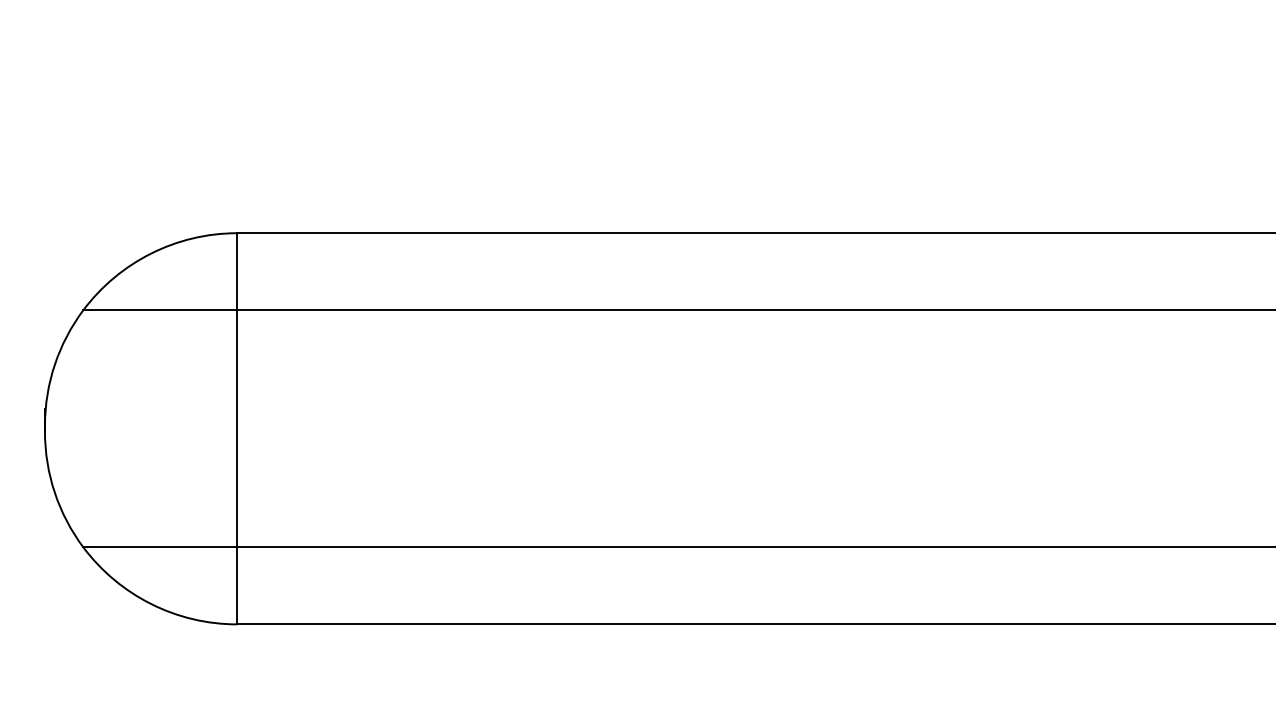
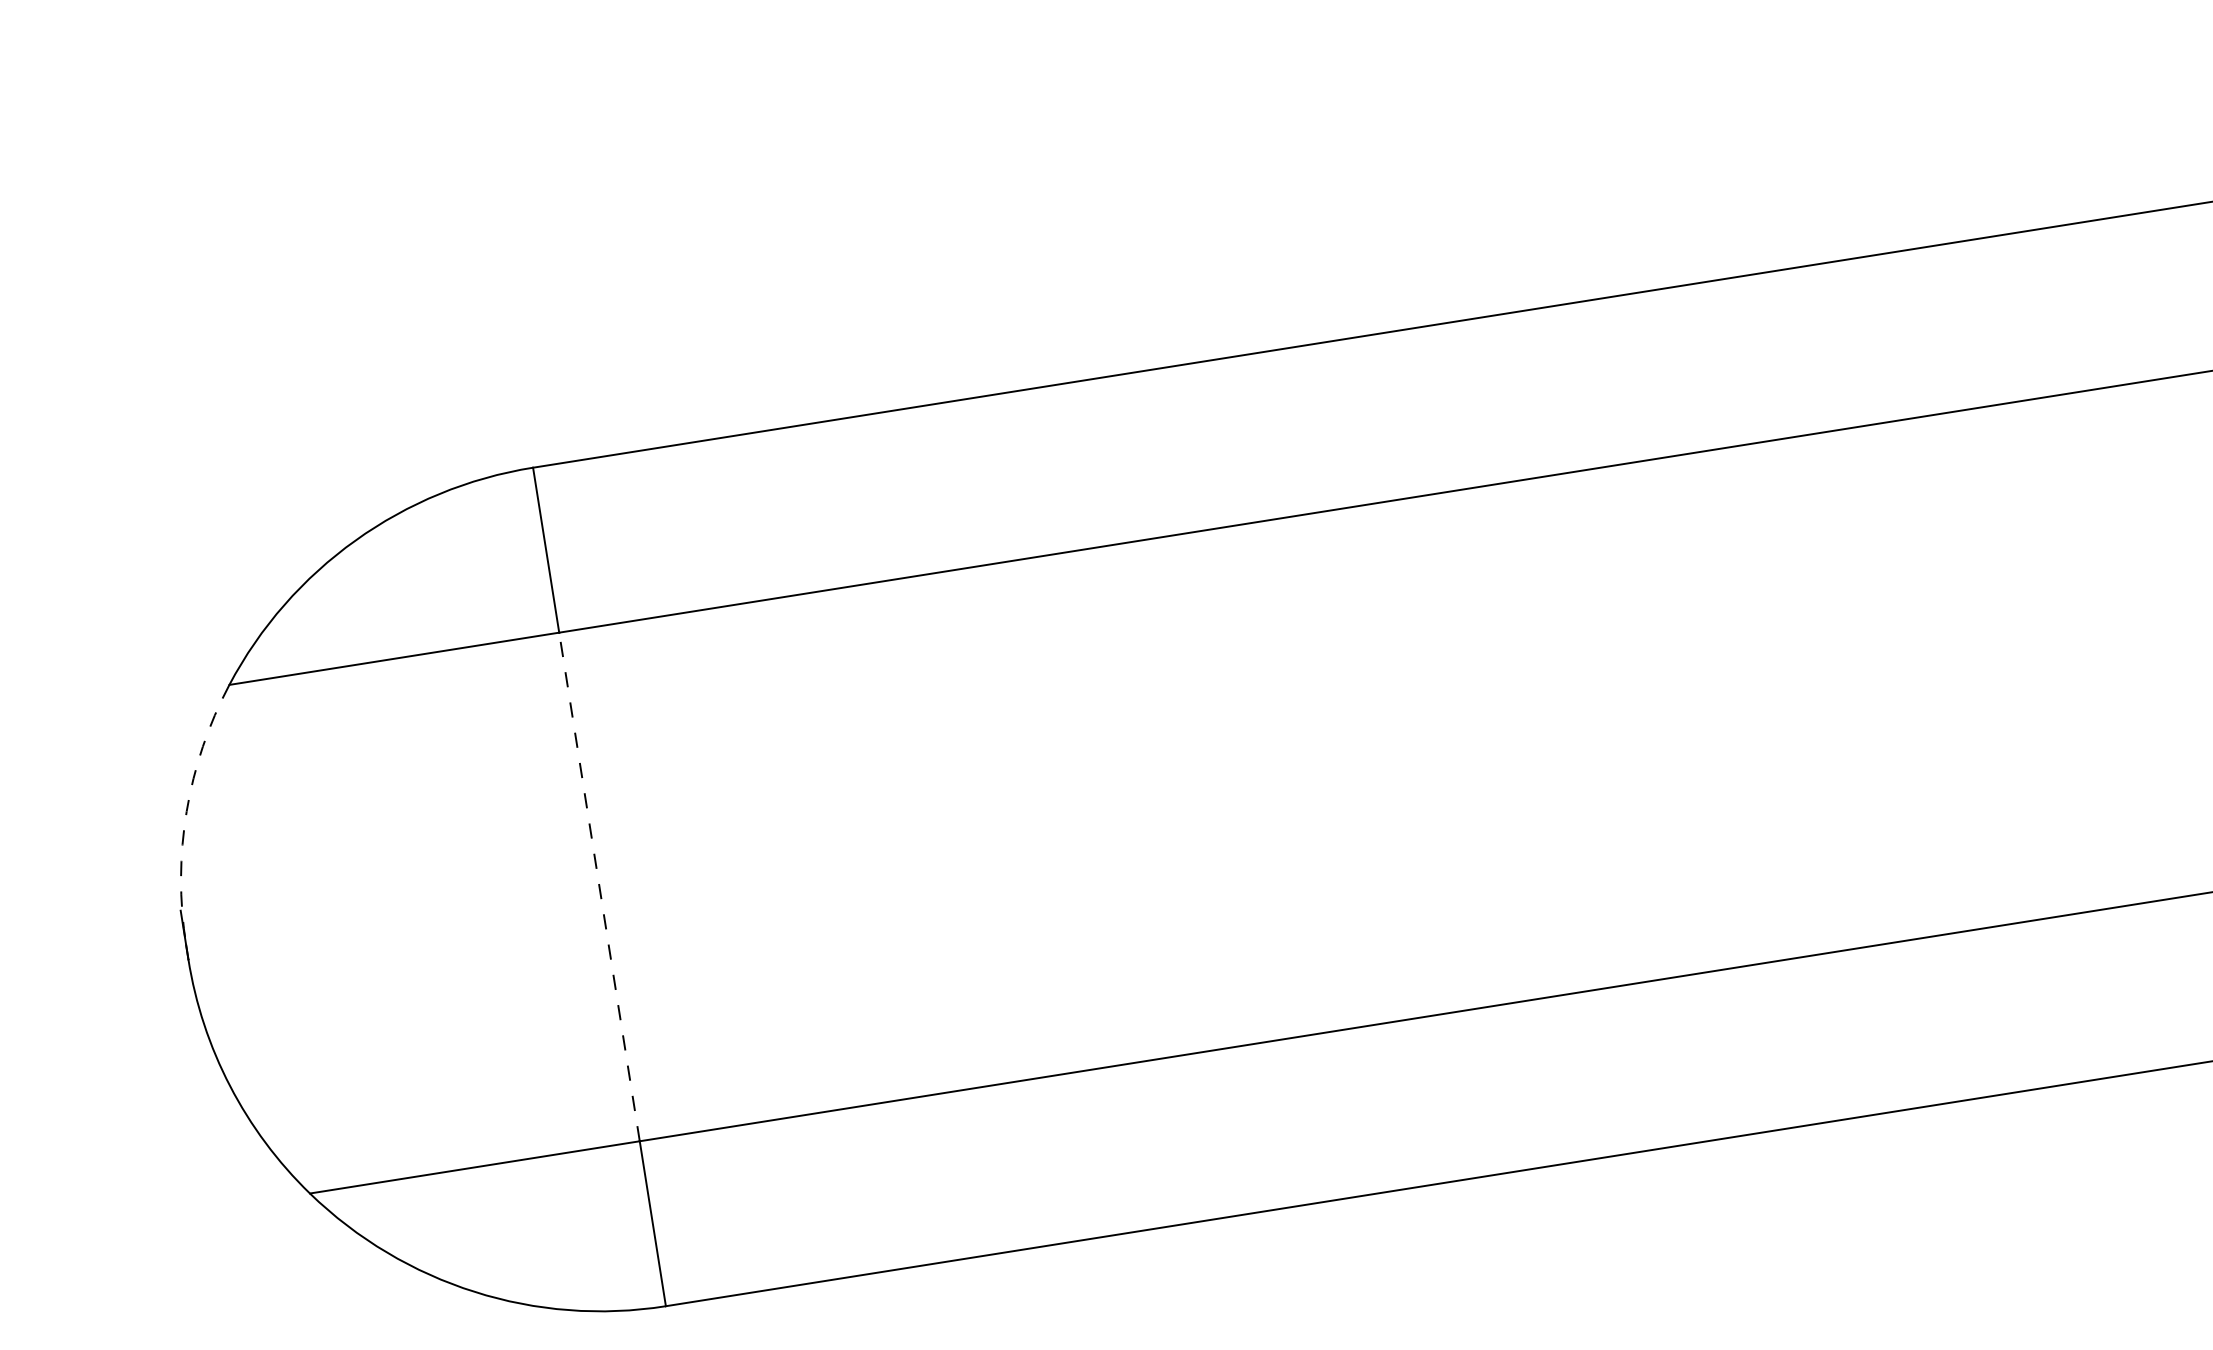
arc: (54, 364) -> (185, 811), solid -> dashed
line: (237, 428) -> (599, 886), solid -> dashed

